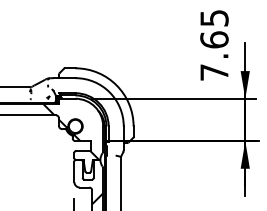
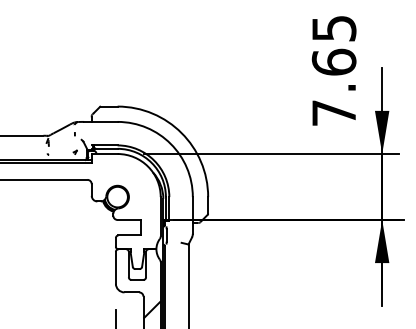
hatch: (71, 131) -> (111, 205), removed

